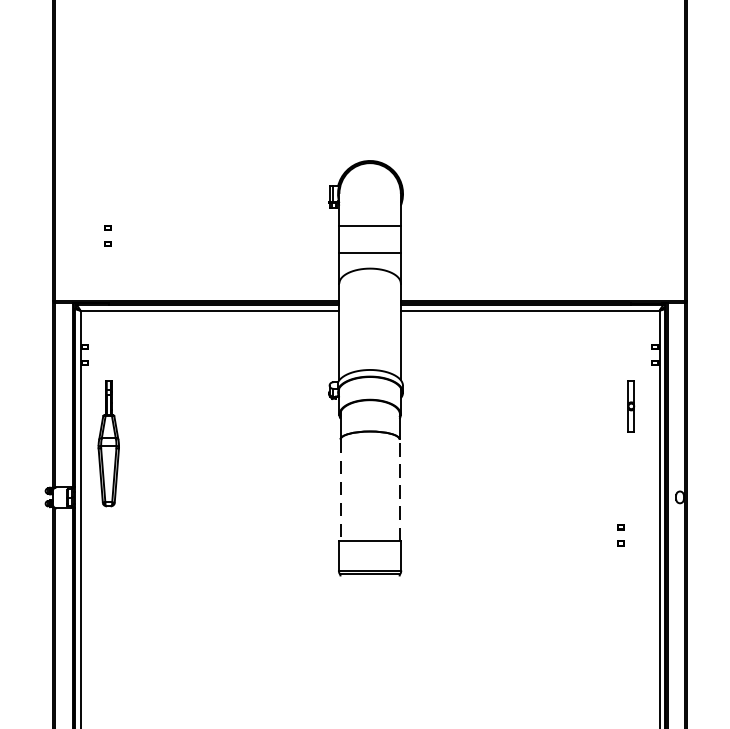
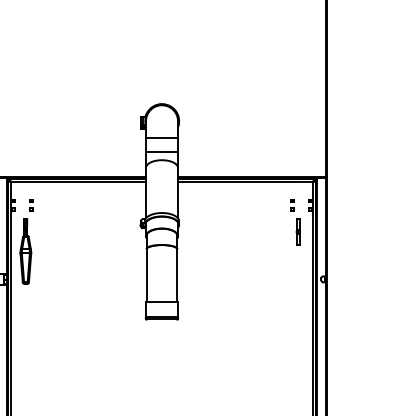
part: (108, 236) -> (31, 205), moved
line: (399, 489) -> (177, 275), dashed -> solid
line: (340, 491) -> (146, 276), dashed -> solid
part: (620, 536) -> (292, 205), moved

